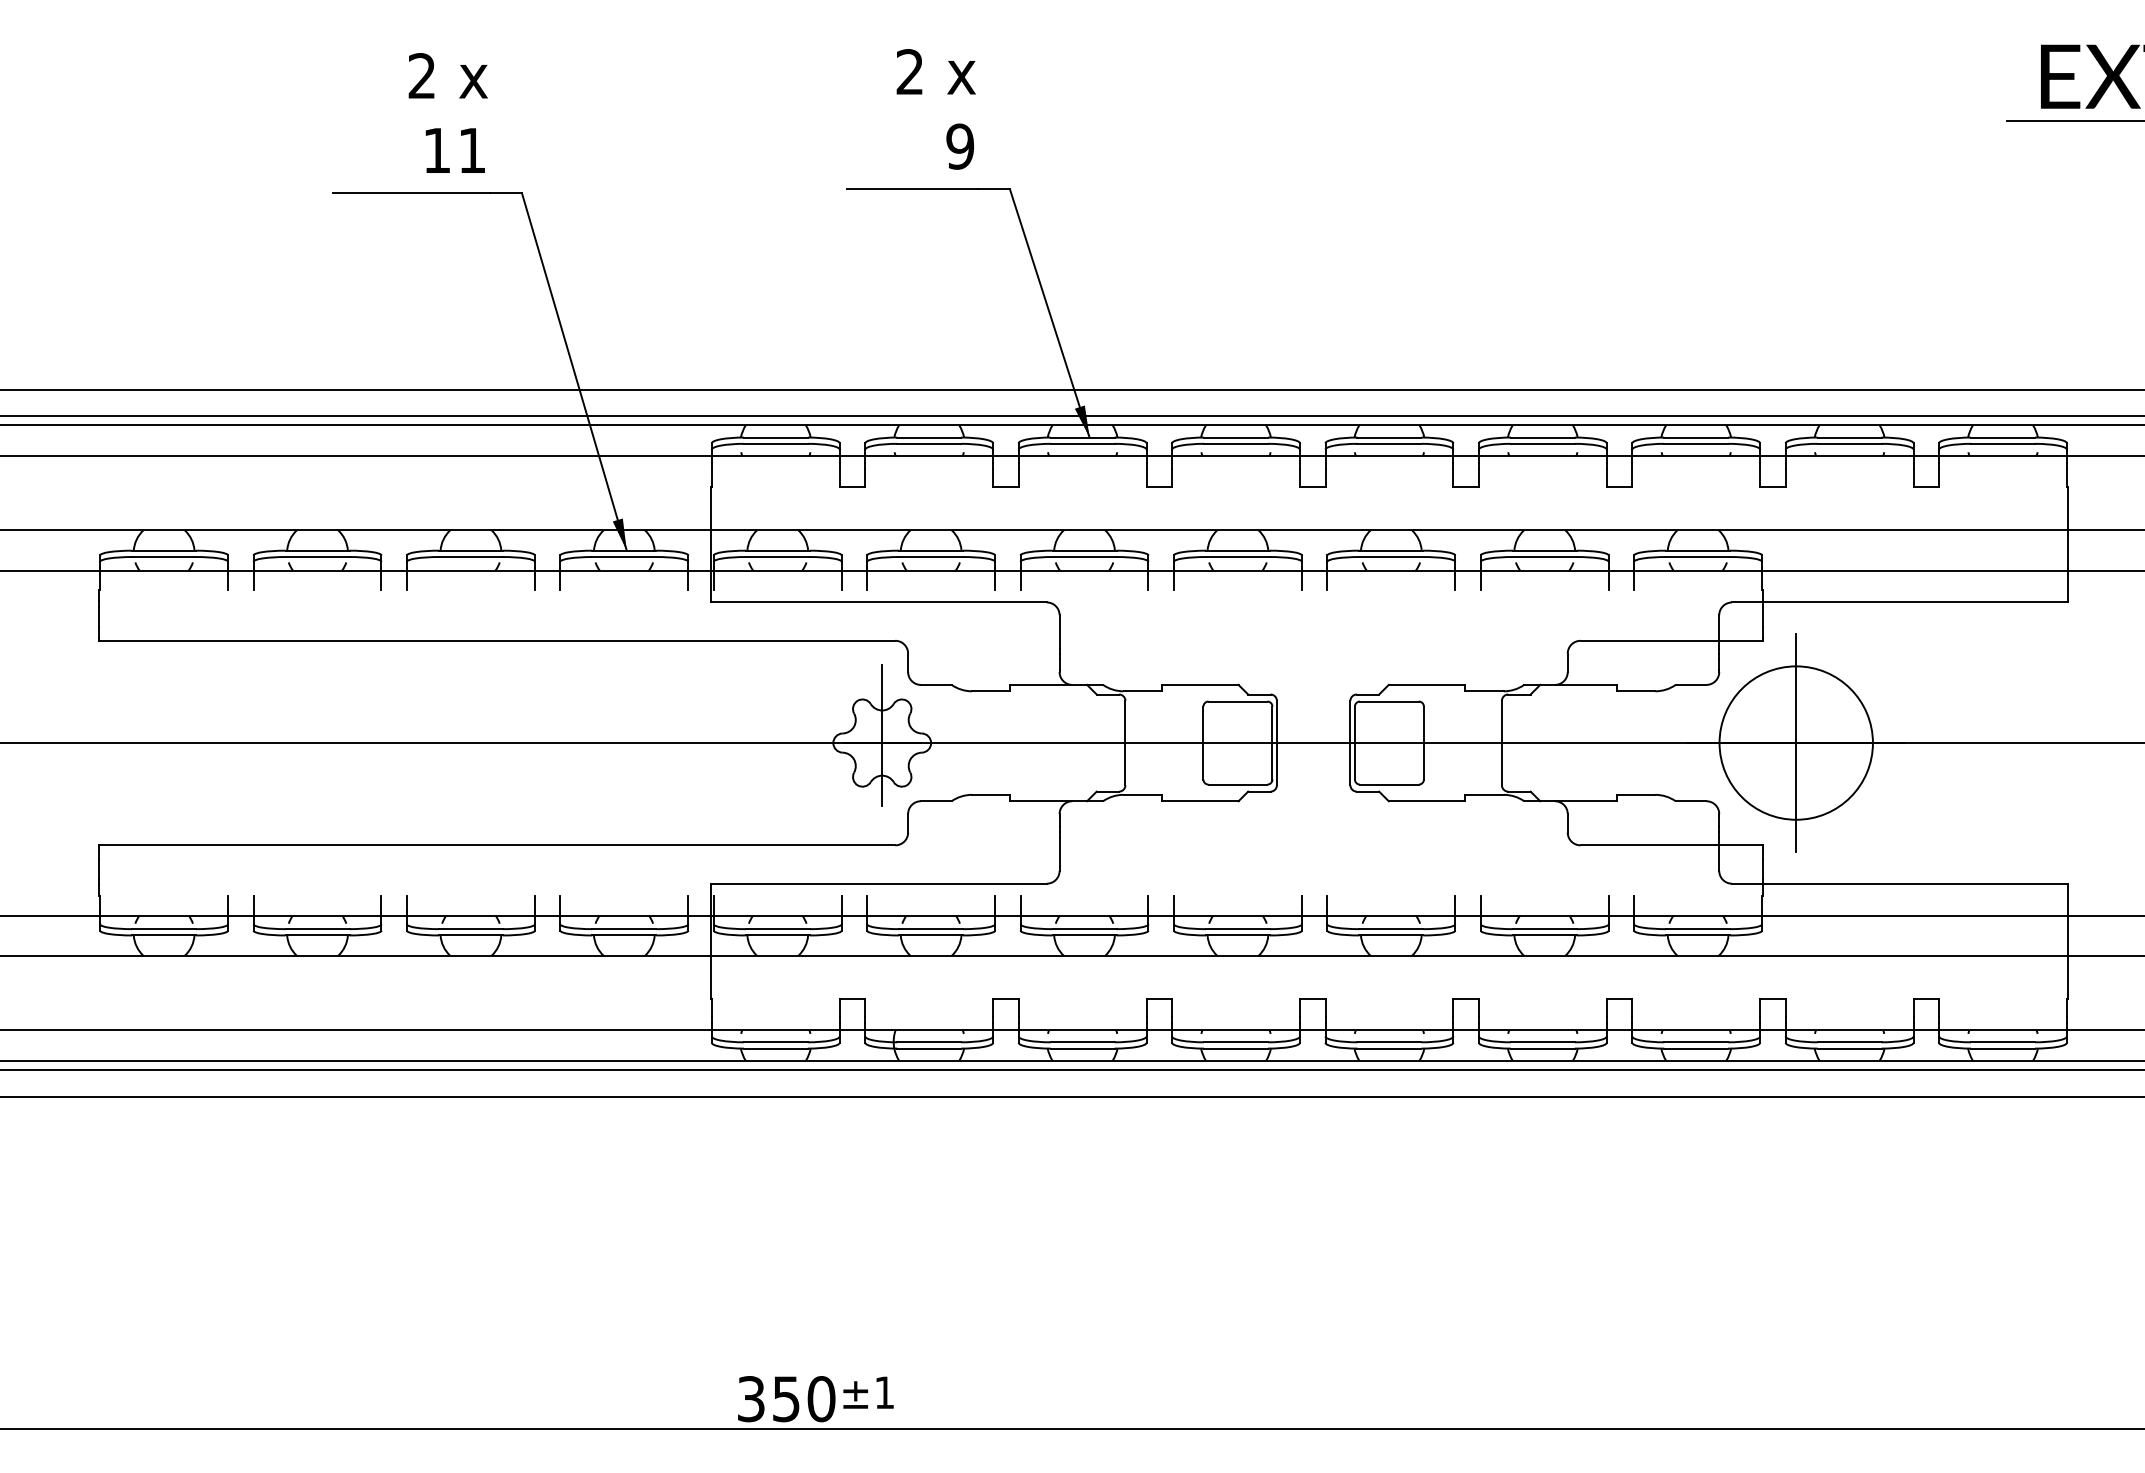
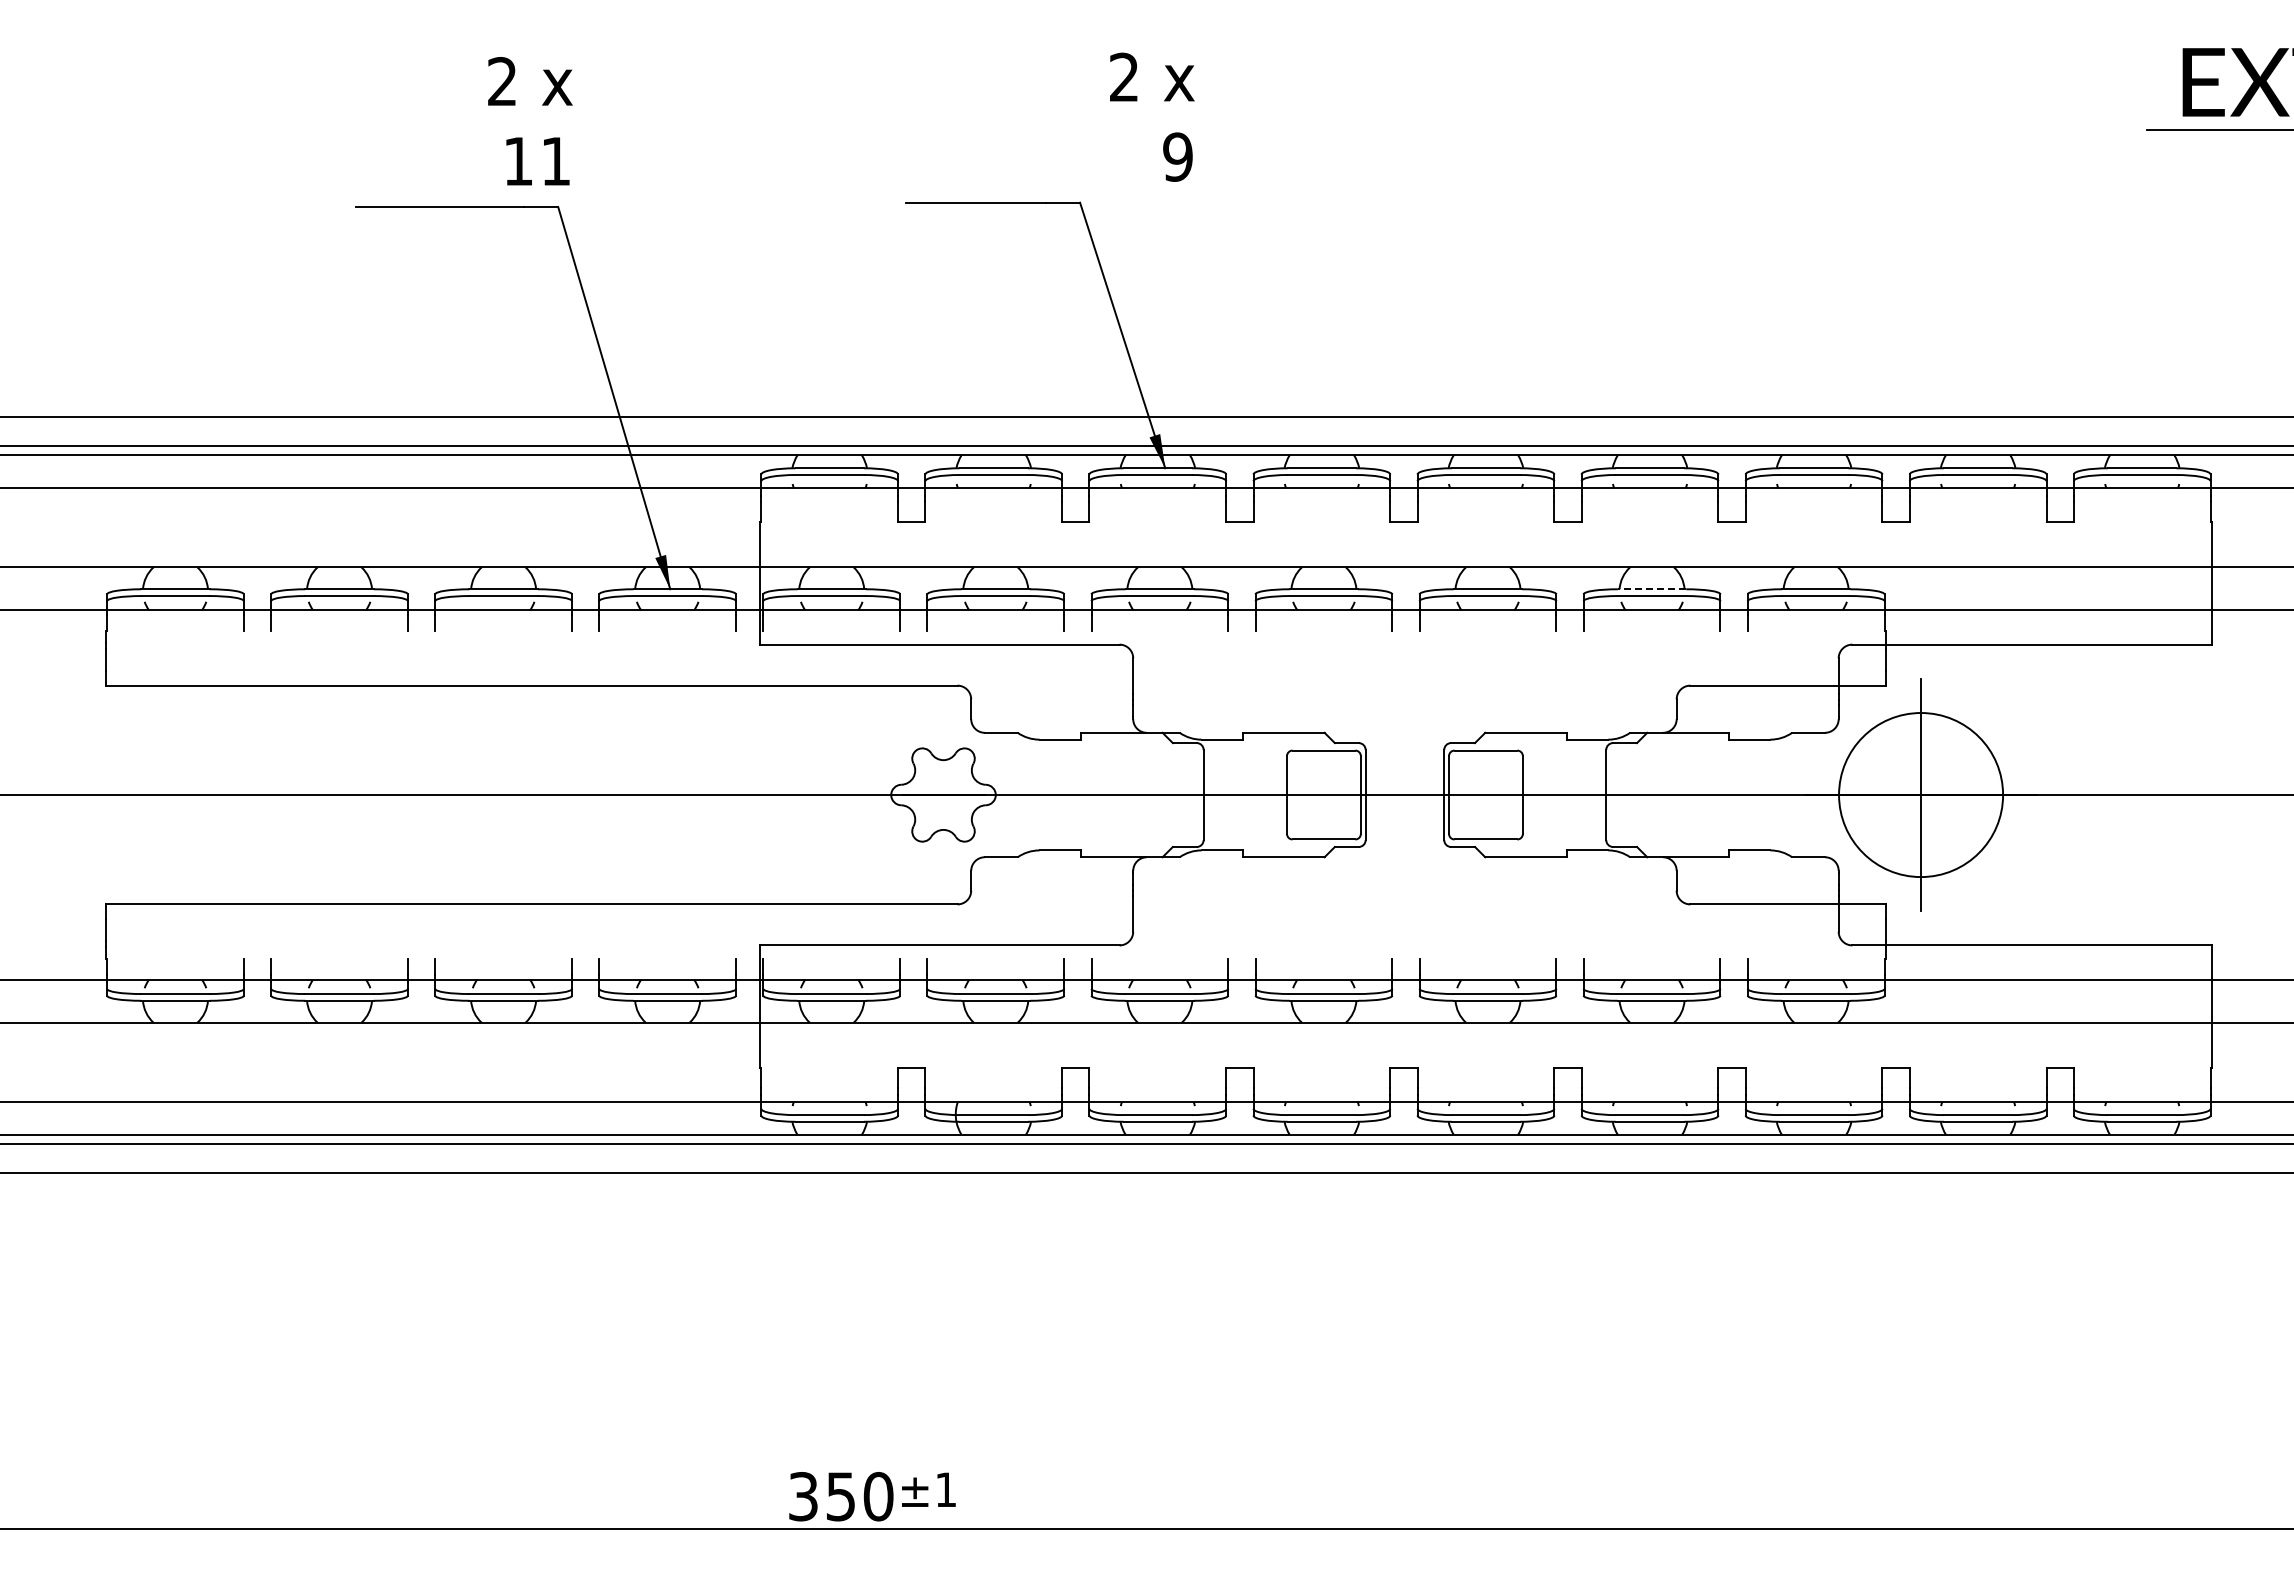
text: (936, 108) -> (1152, 116), moved
text: (448, 113) -> (530, 121), moved
line: (1544, 550) -> (1651, 589), solid -> dashed
line: (882, 735) -> (943, 786), removed

